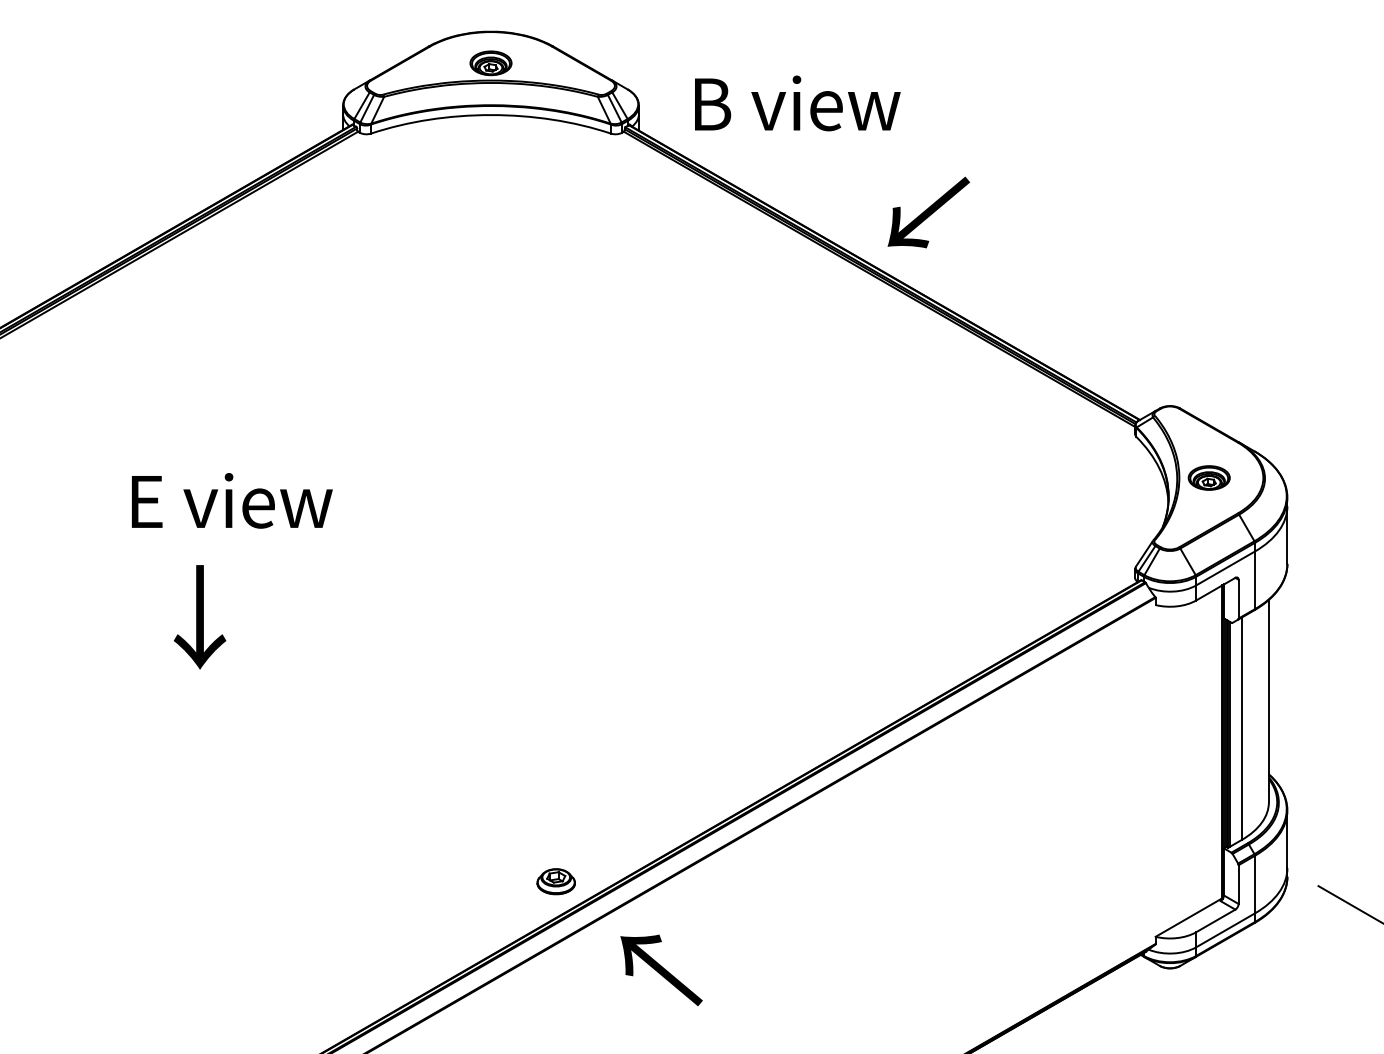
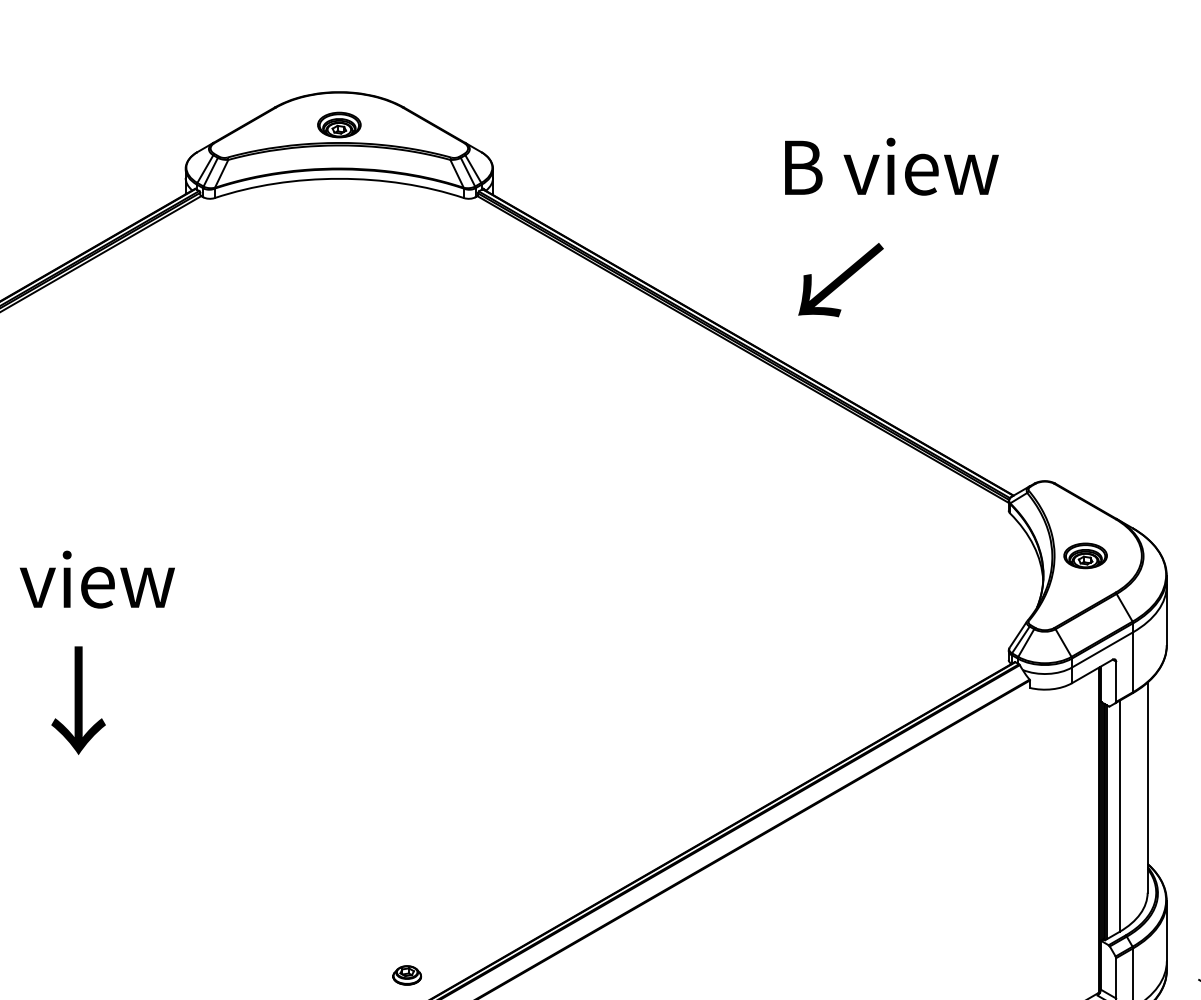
text: (797, 103) -> (891, 166), moved
text: (928, 212) -> (840, 280), moved
text: (199, 617) -> (78, 700), moved
part: (556, 881) -> (407, 975), size x0.71

